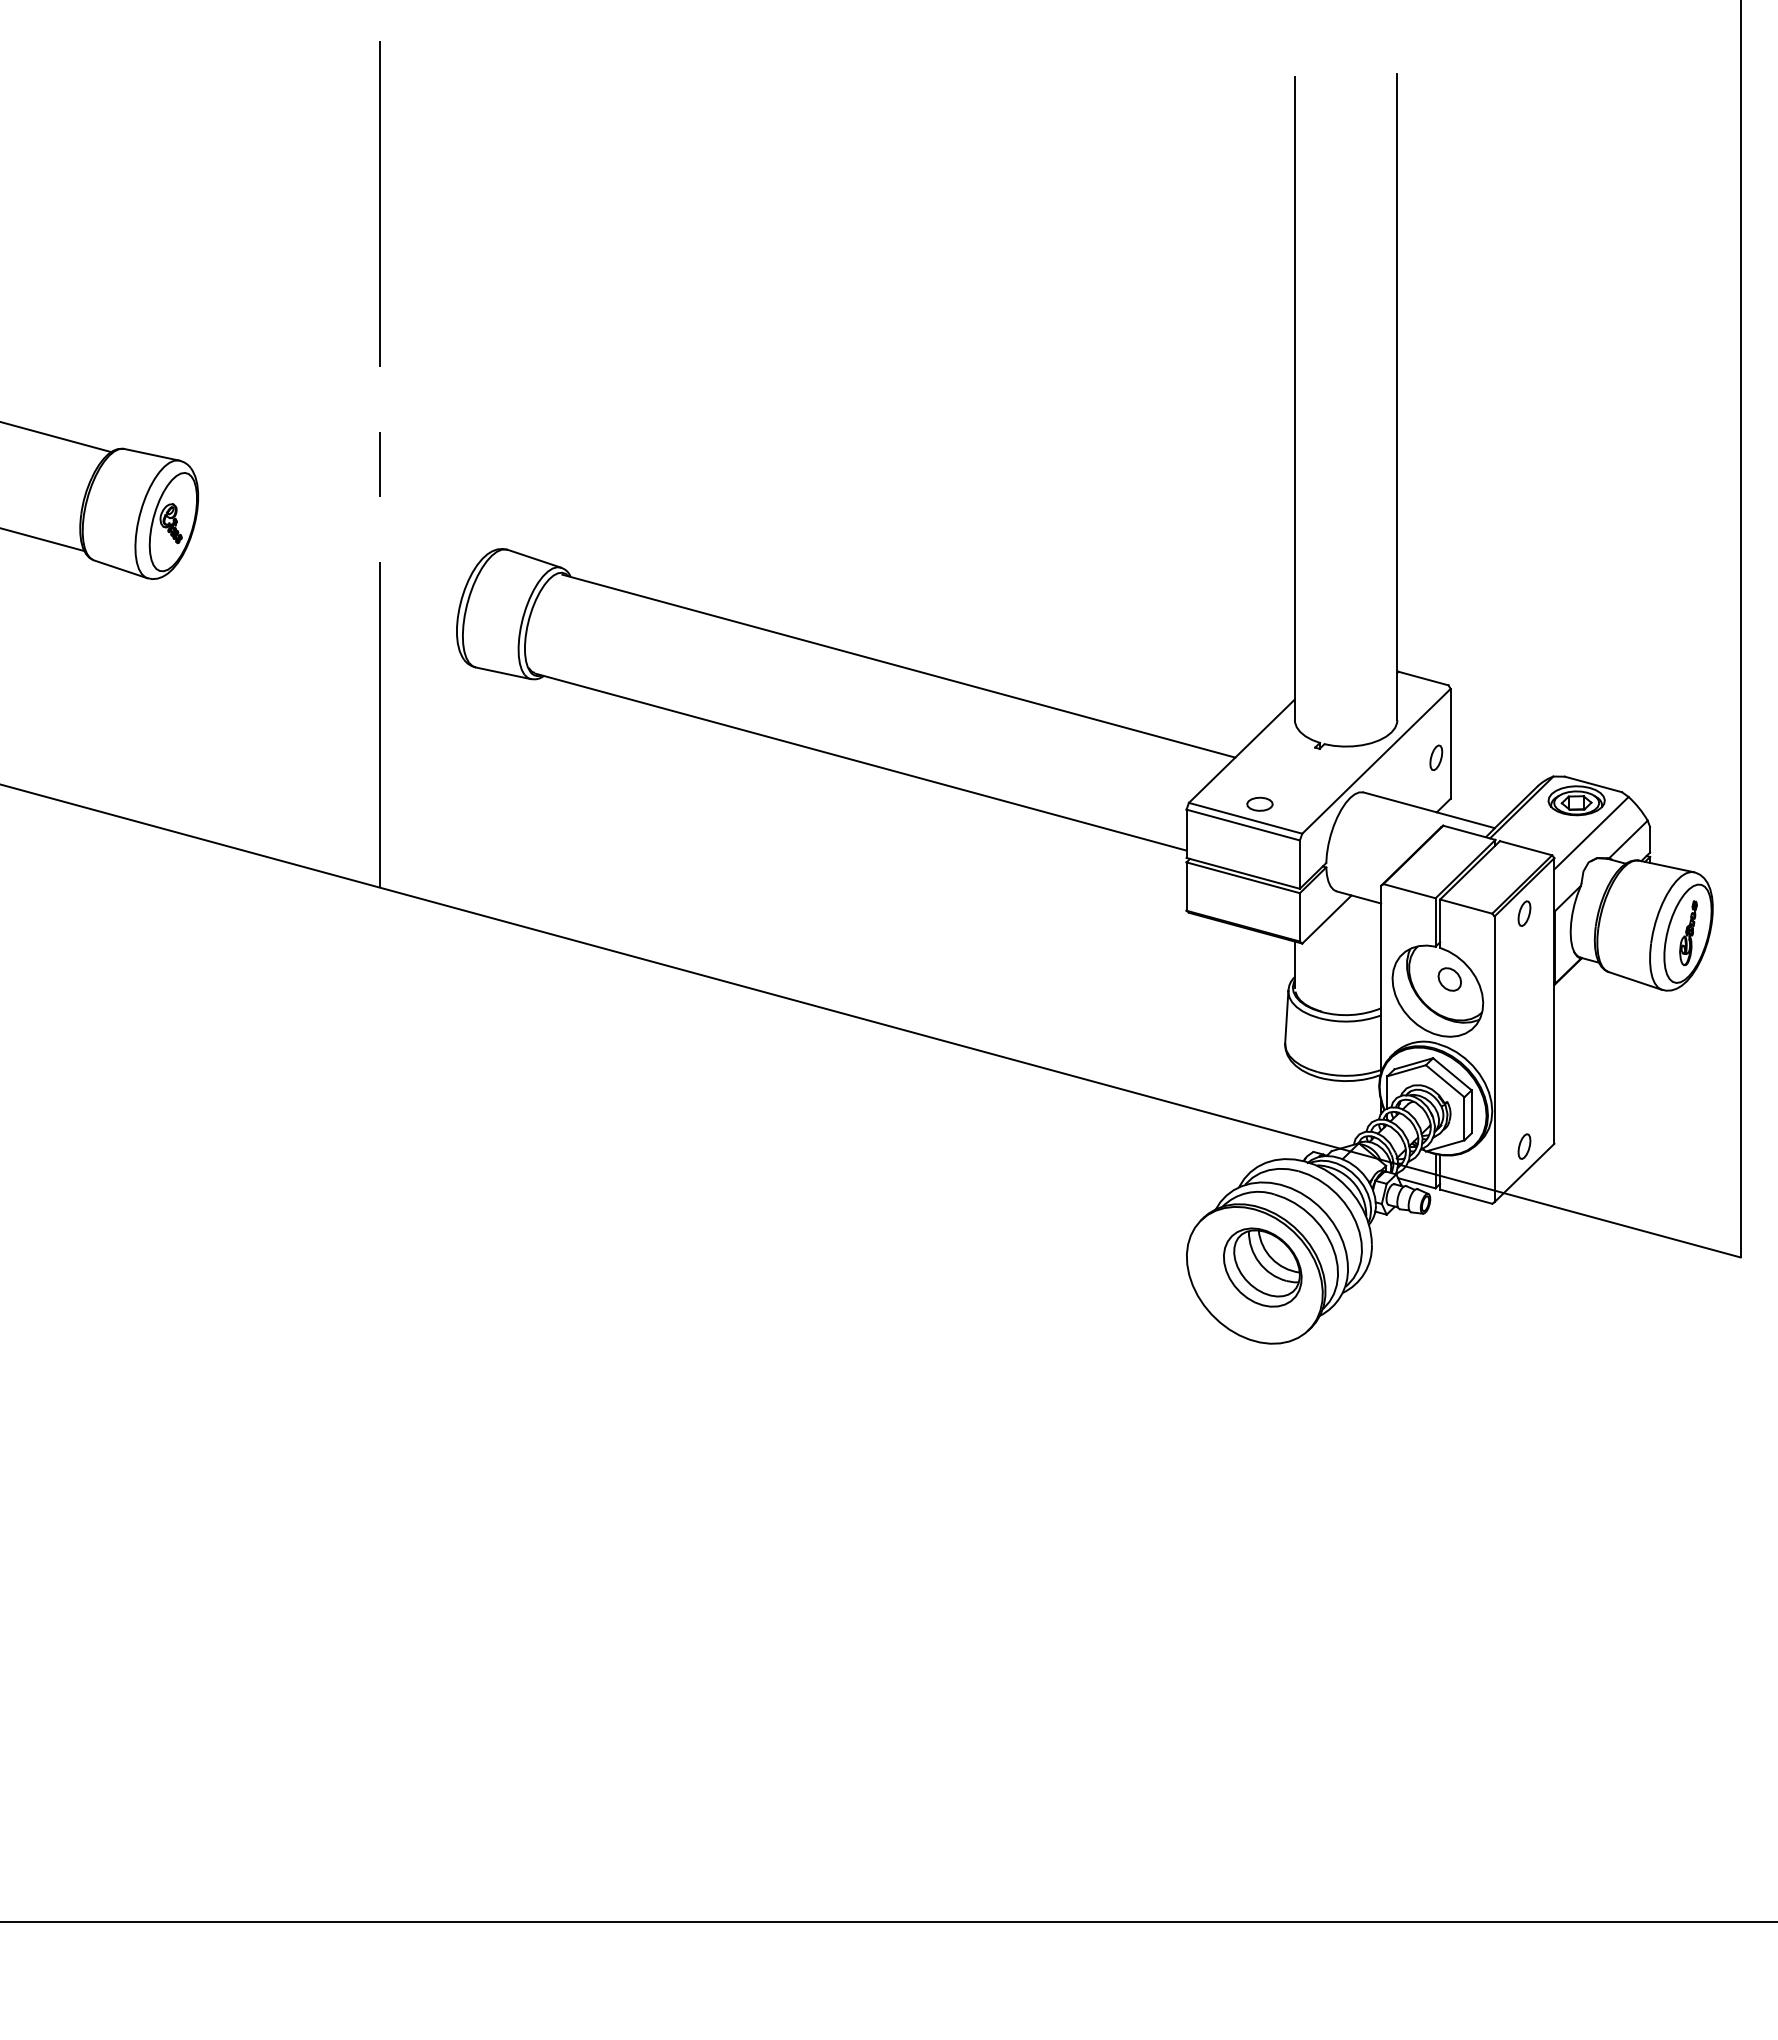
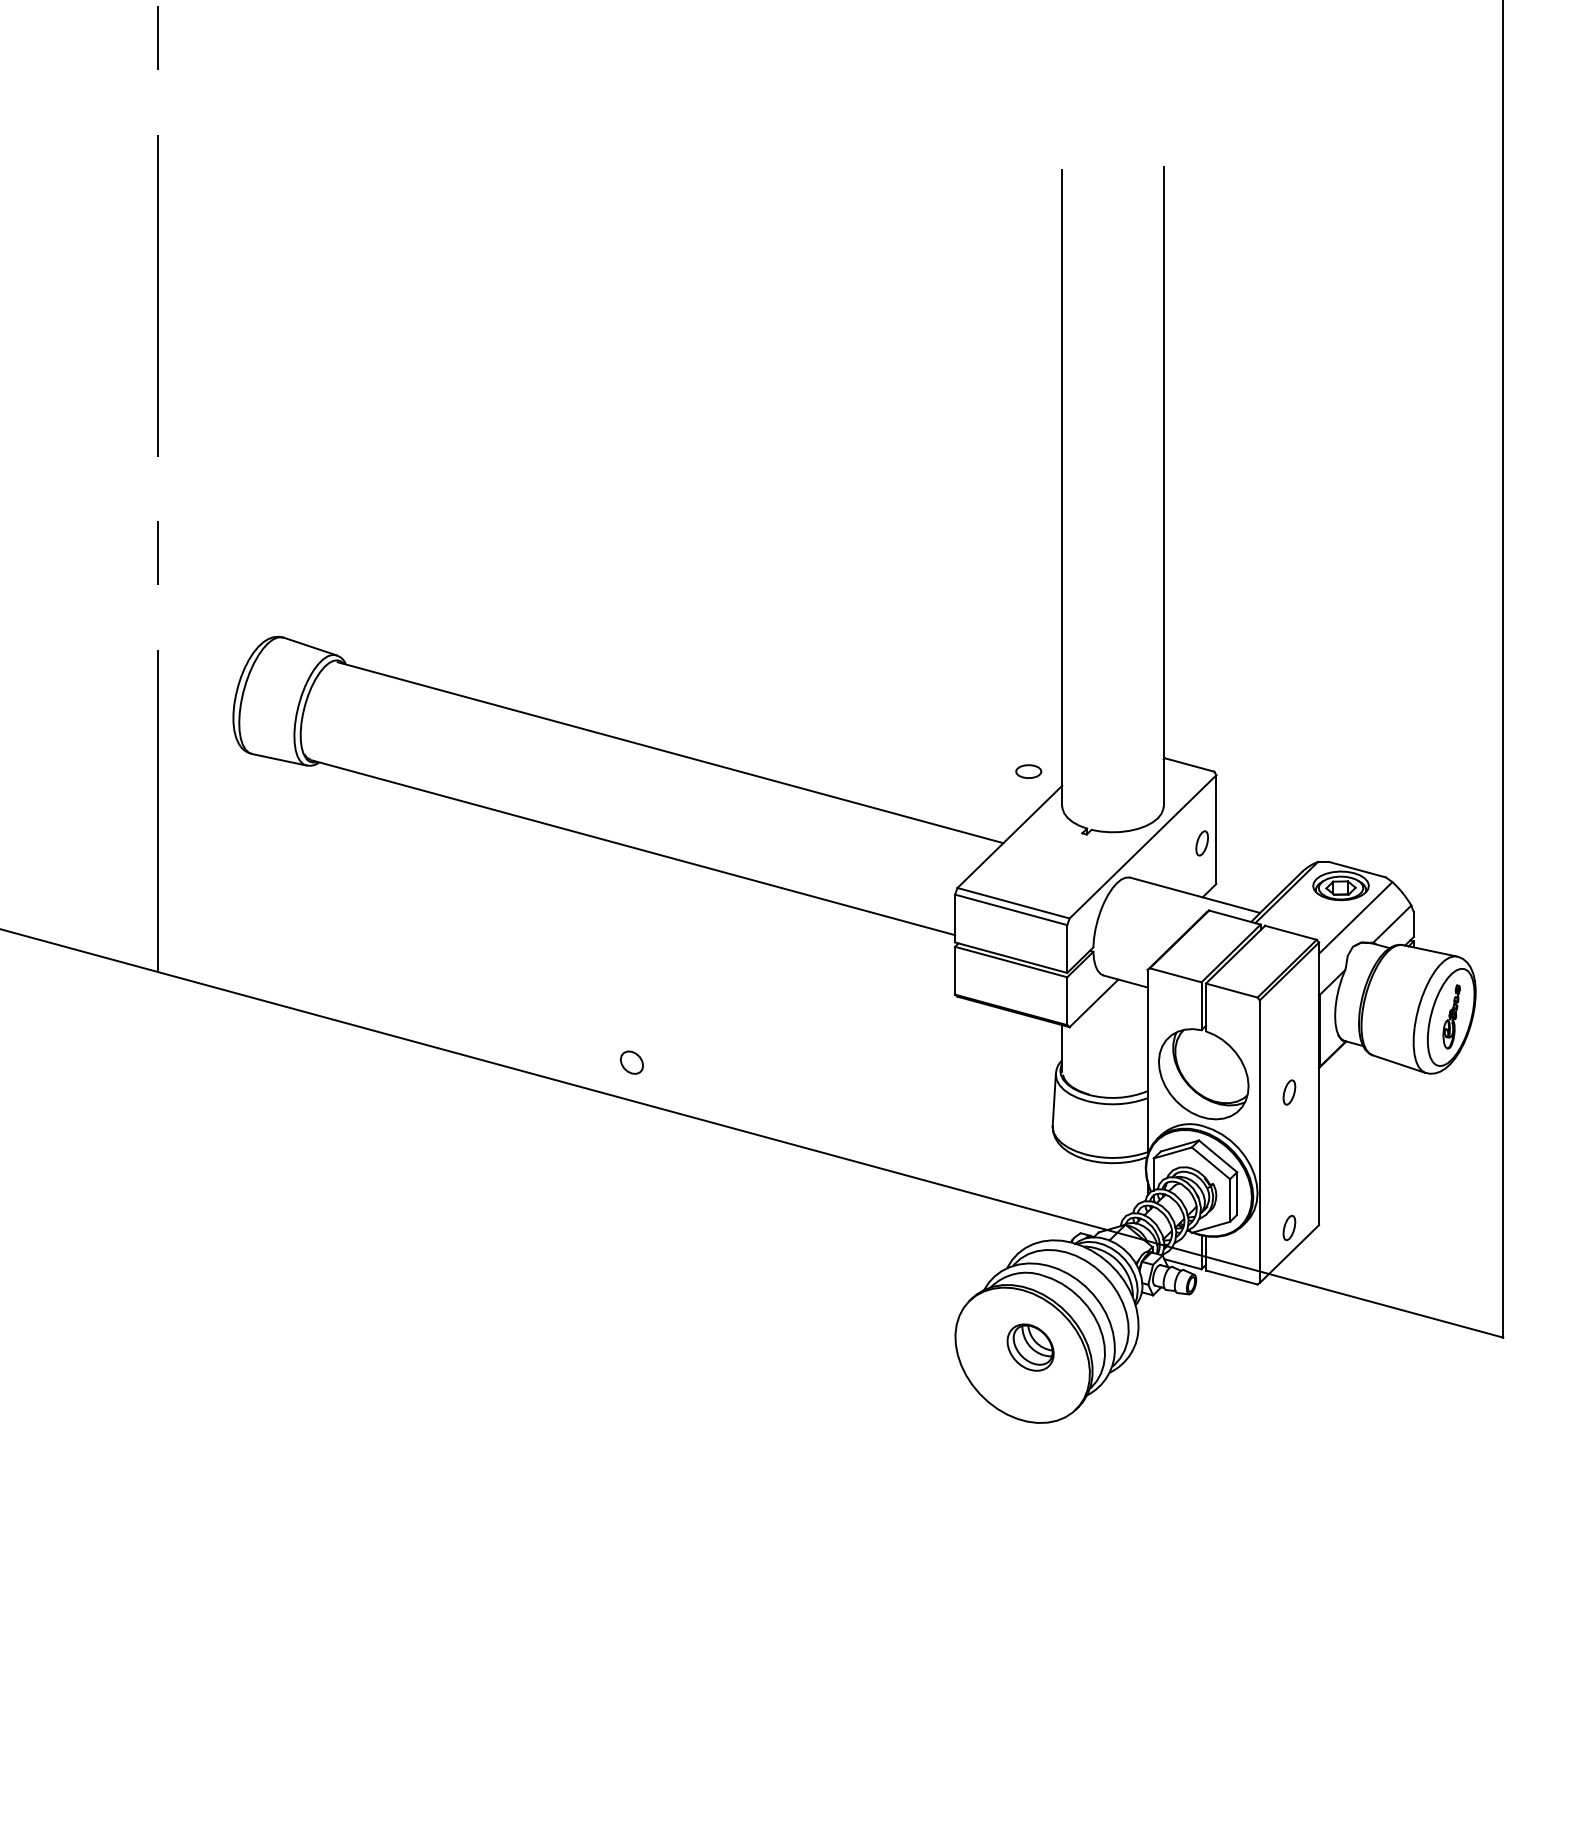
part: (1259, 803) -> (1028, 770), moved
part: (1524, 913) -> (1289, 1092), moved
part: (1449, 979) -> (631, 1062), moved
part: (1262, 1267) -> (1030, 1347), size x0.6

